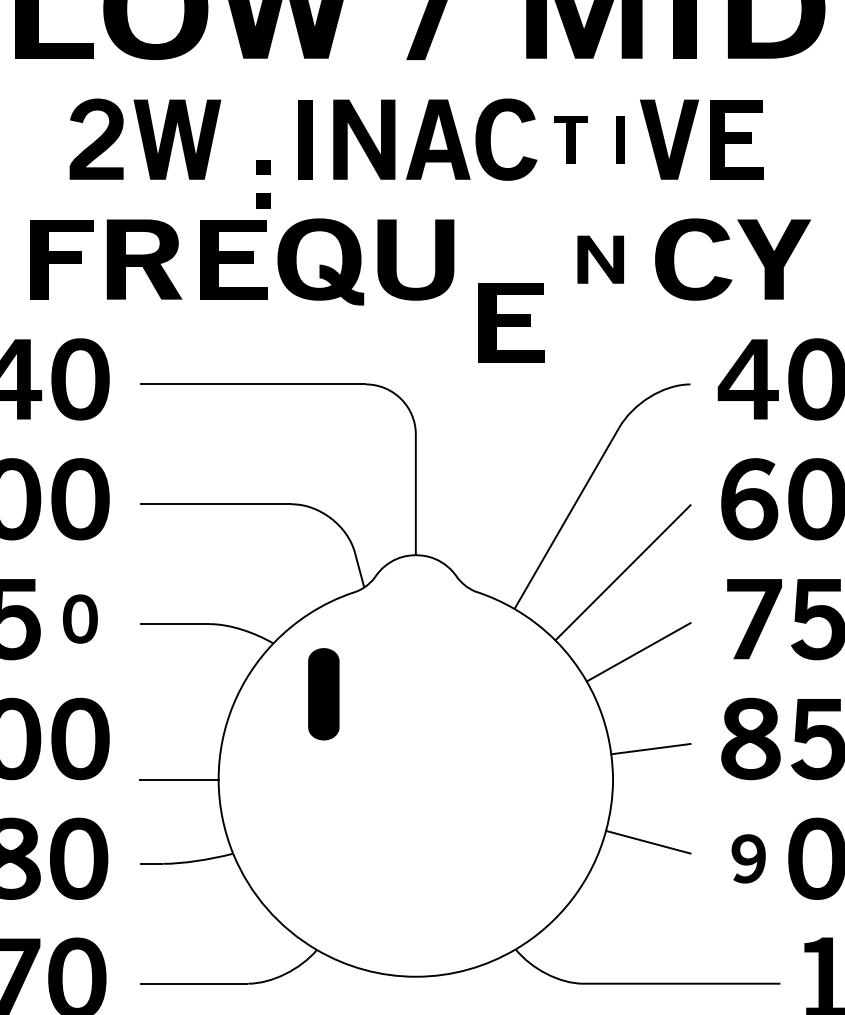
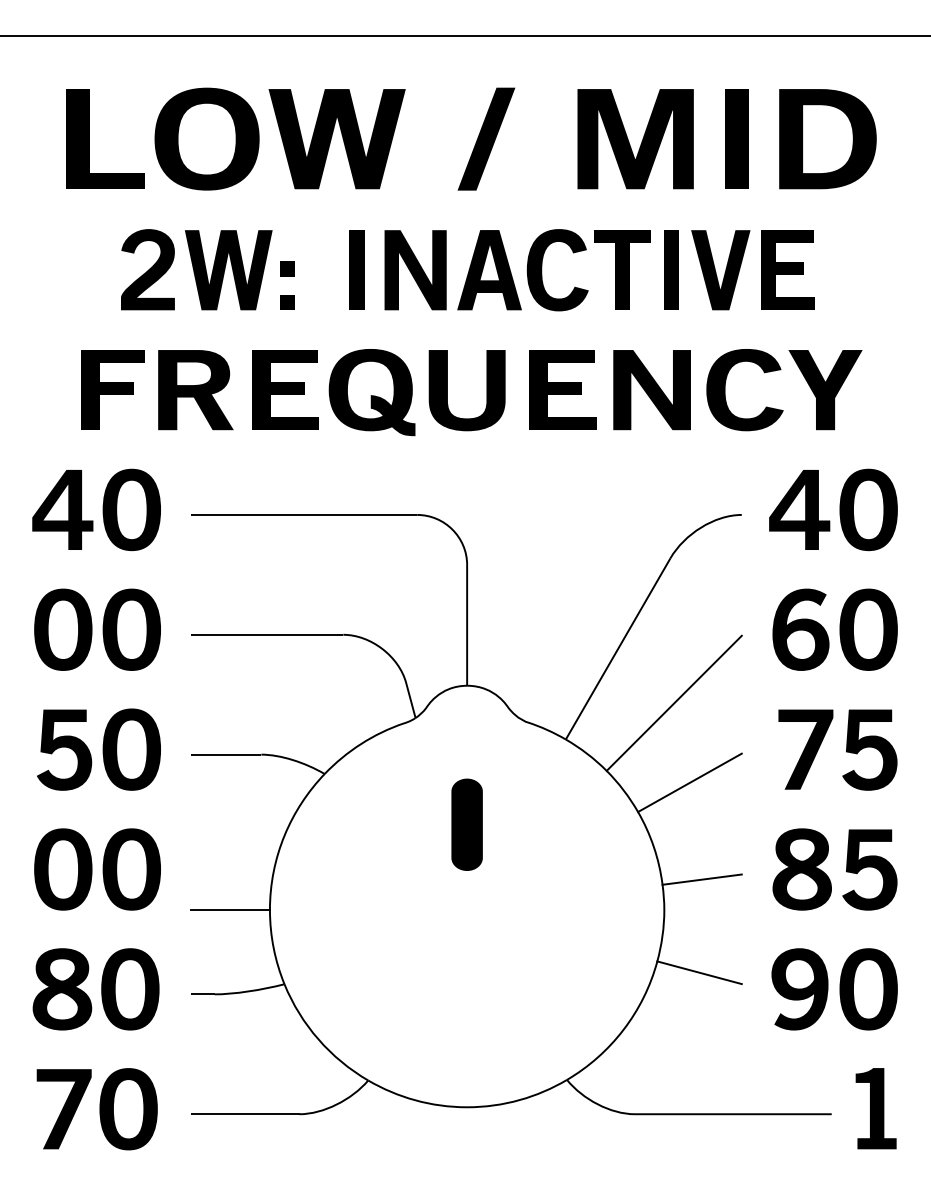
part: (571, 138) -> (622, 269), size x1.67
part: (620, 138) -> (671, 269), size x1.67
part: (263, 174) -> (287, 276), moved
part: (600, 259) -> (651, 390), size x1.67
part: (511, 321) -> (562, 389), moved
part: (80, 618) -> (131, 749), size x1.67
part: (323, 693) -> (466, 824), moved
part: (748, 858) -> (799, 989), size x1.67

